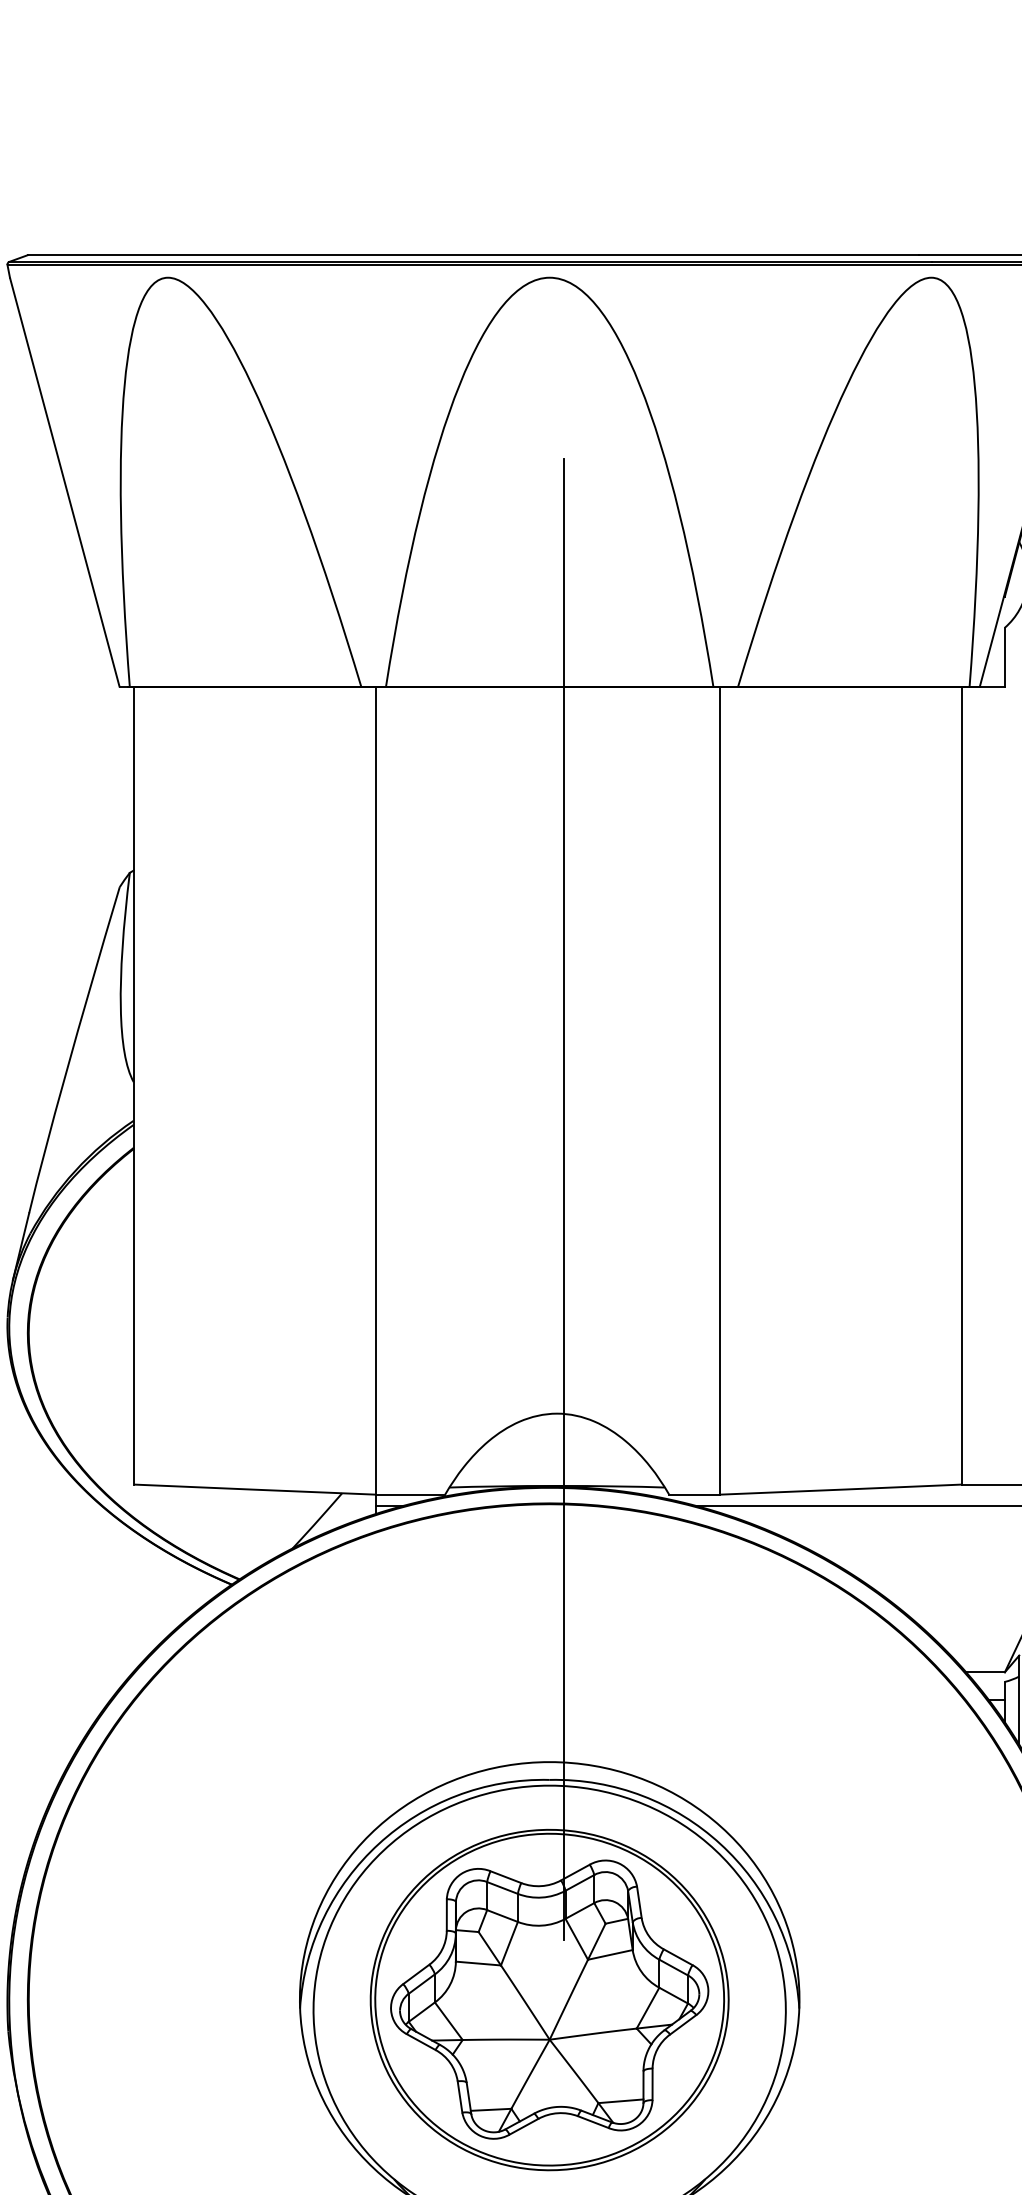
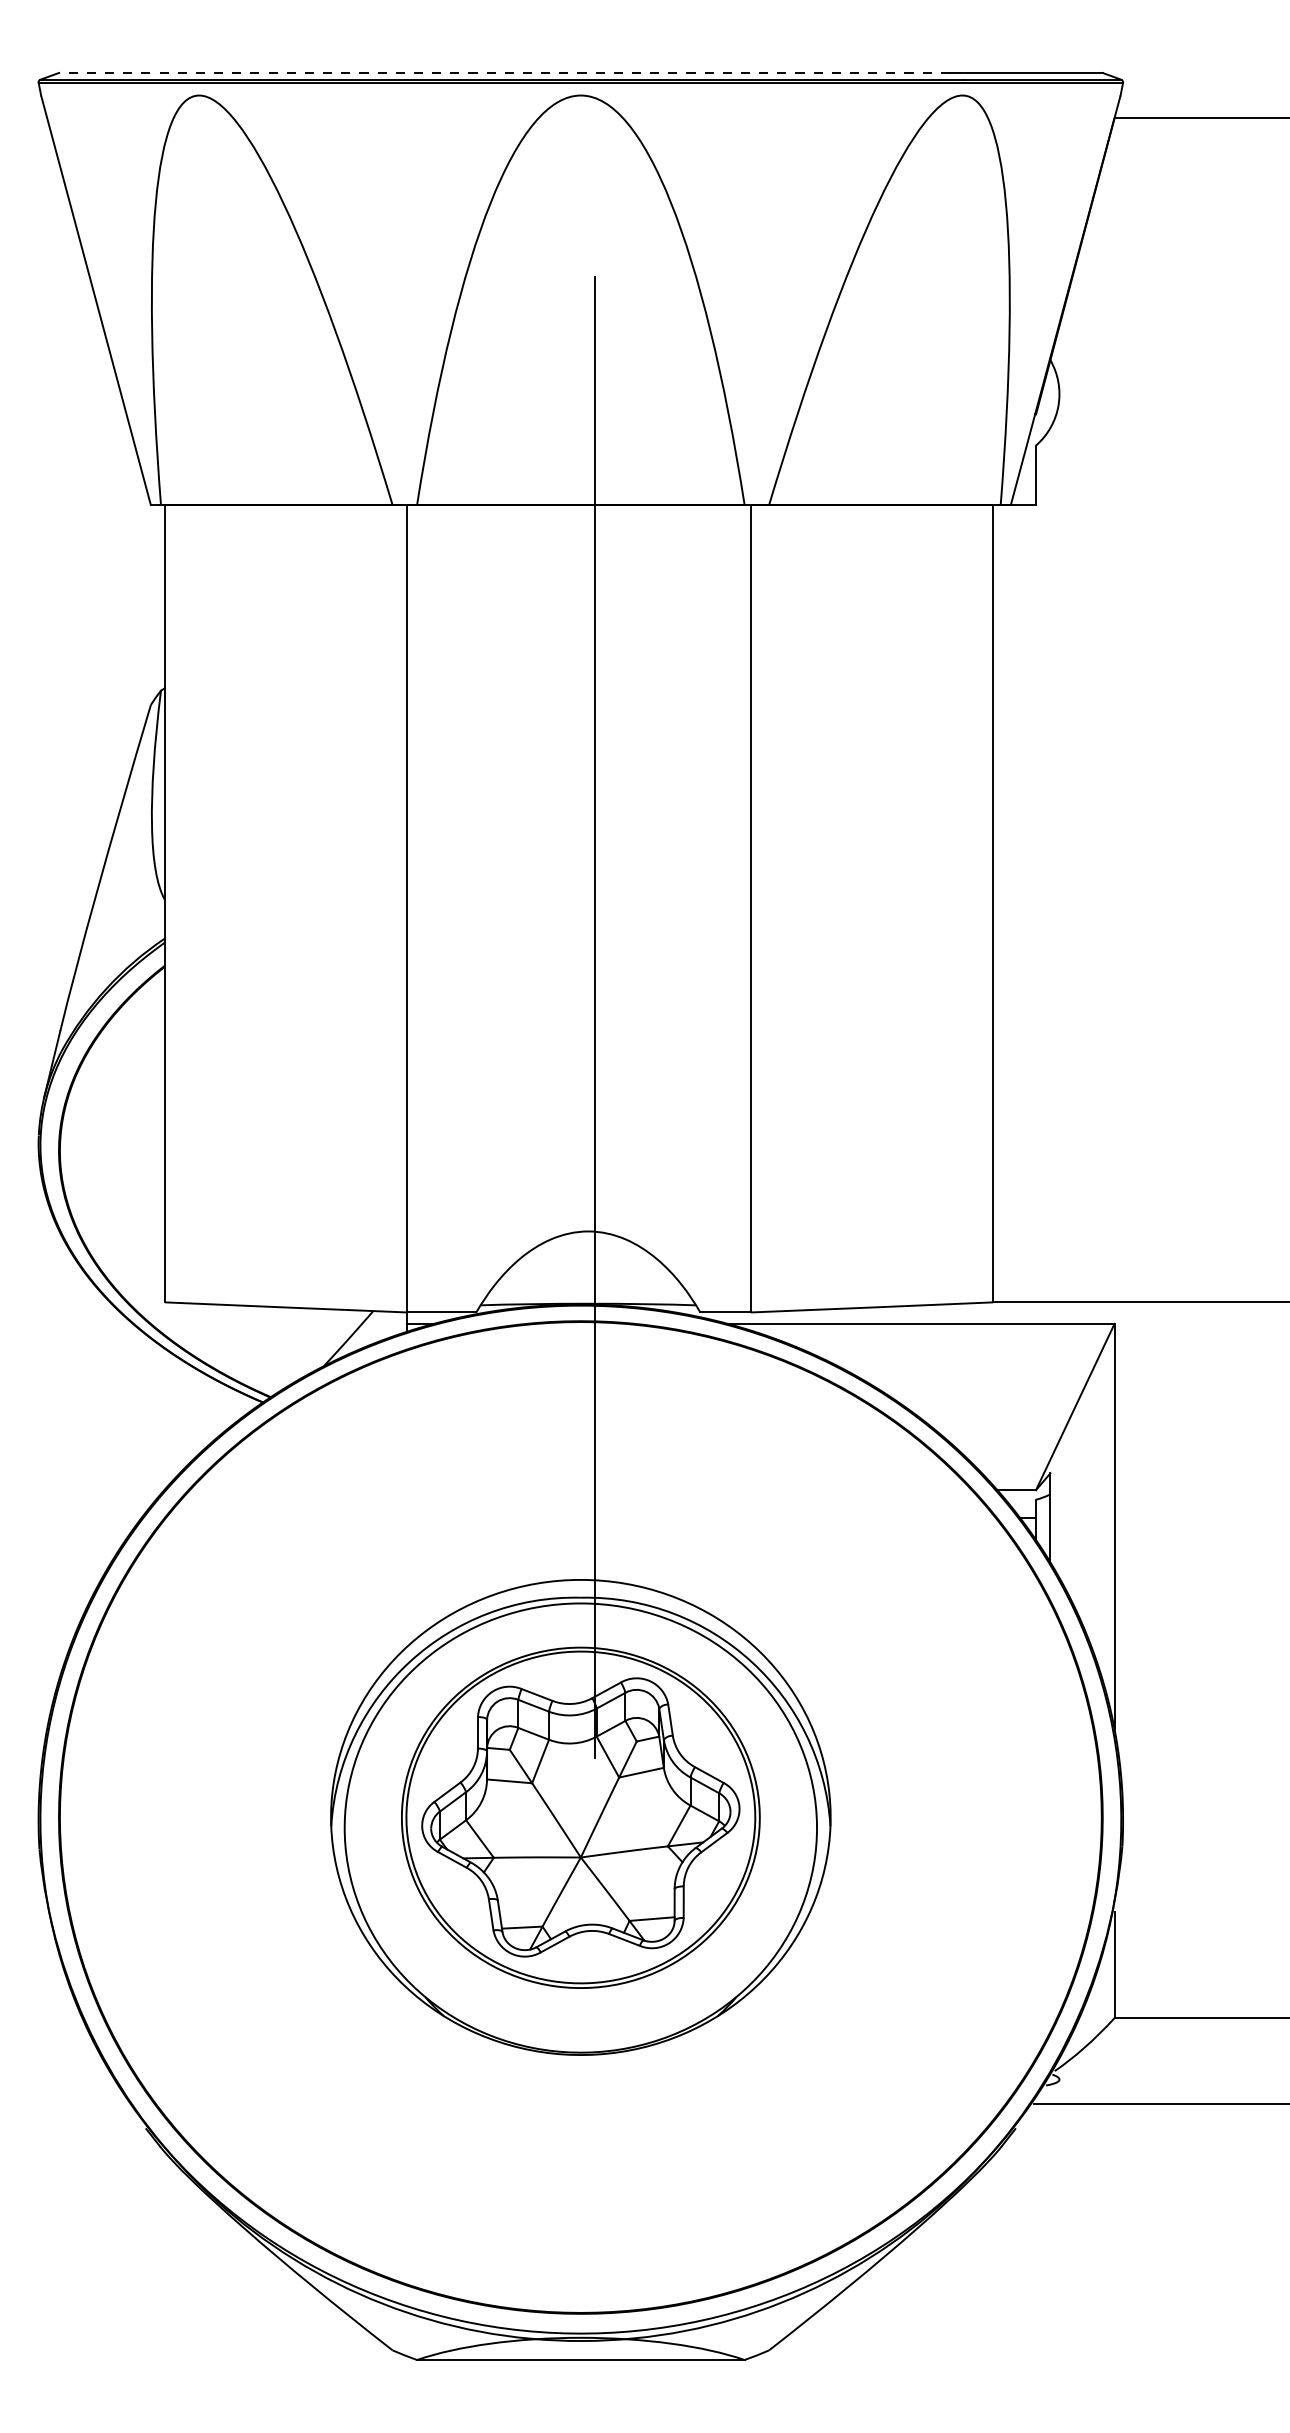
line: (472, 254) -> (503, 72), solid -> dashed

